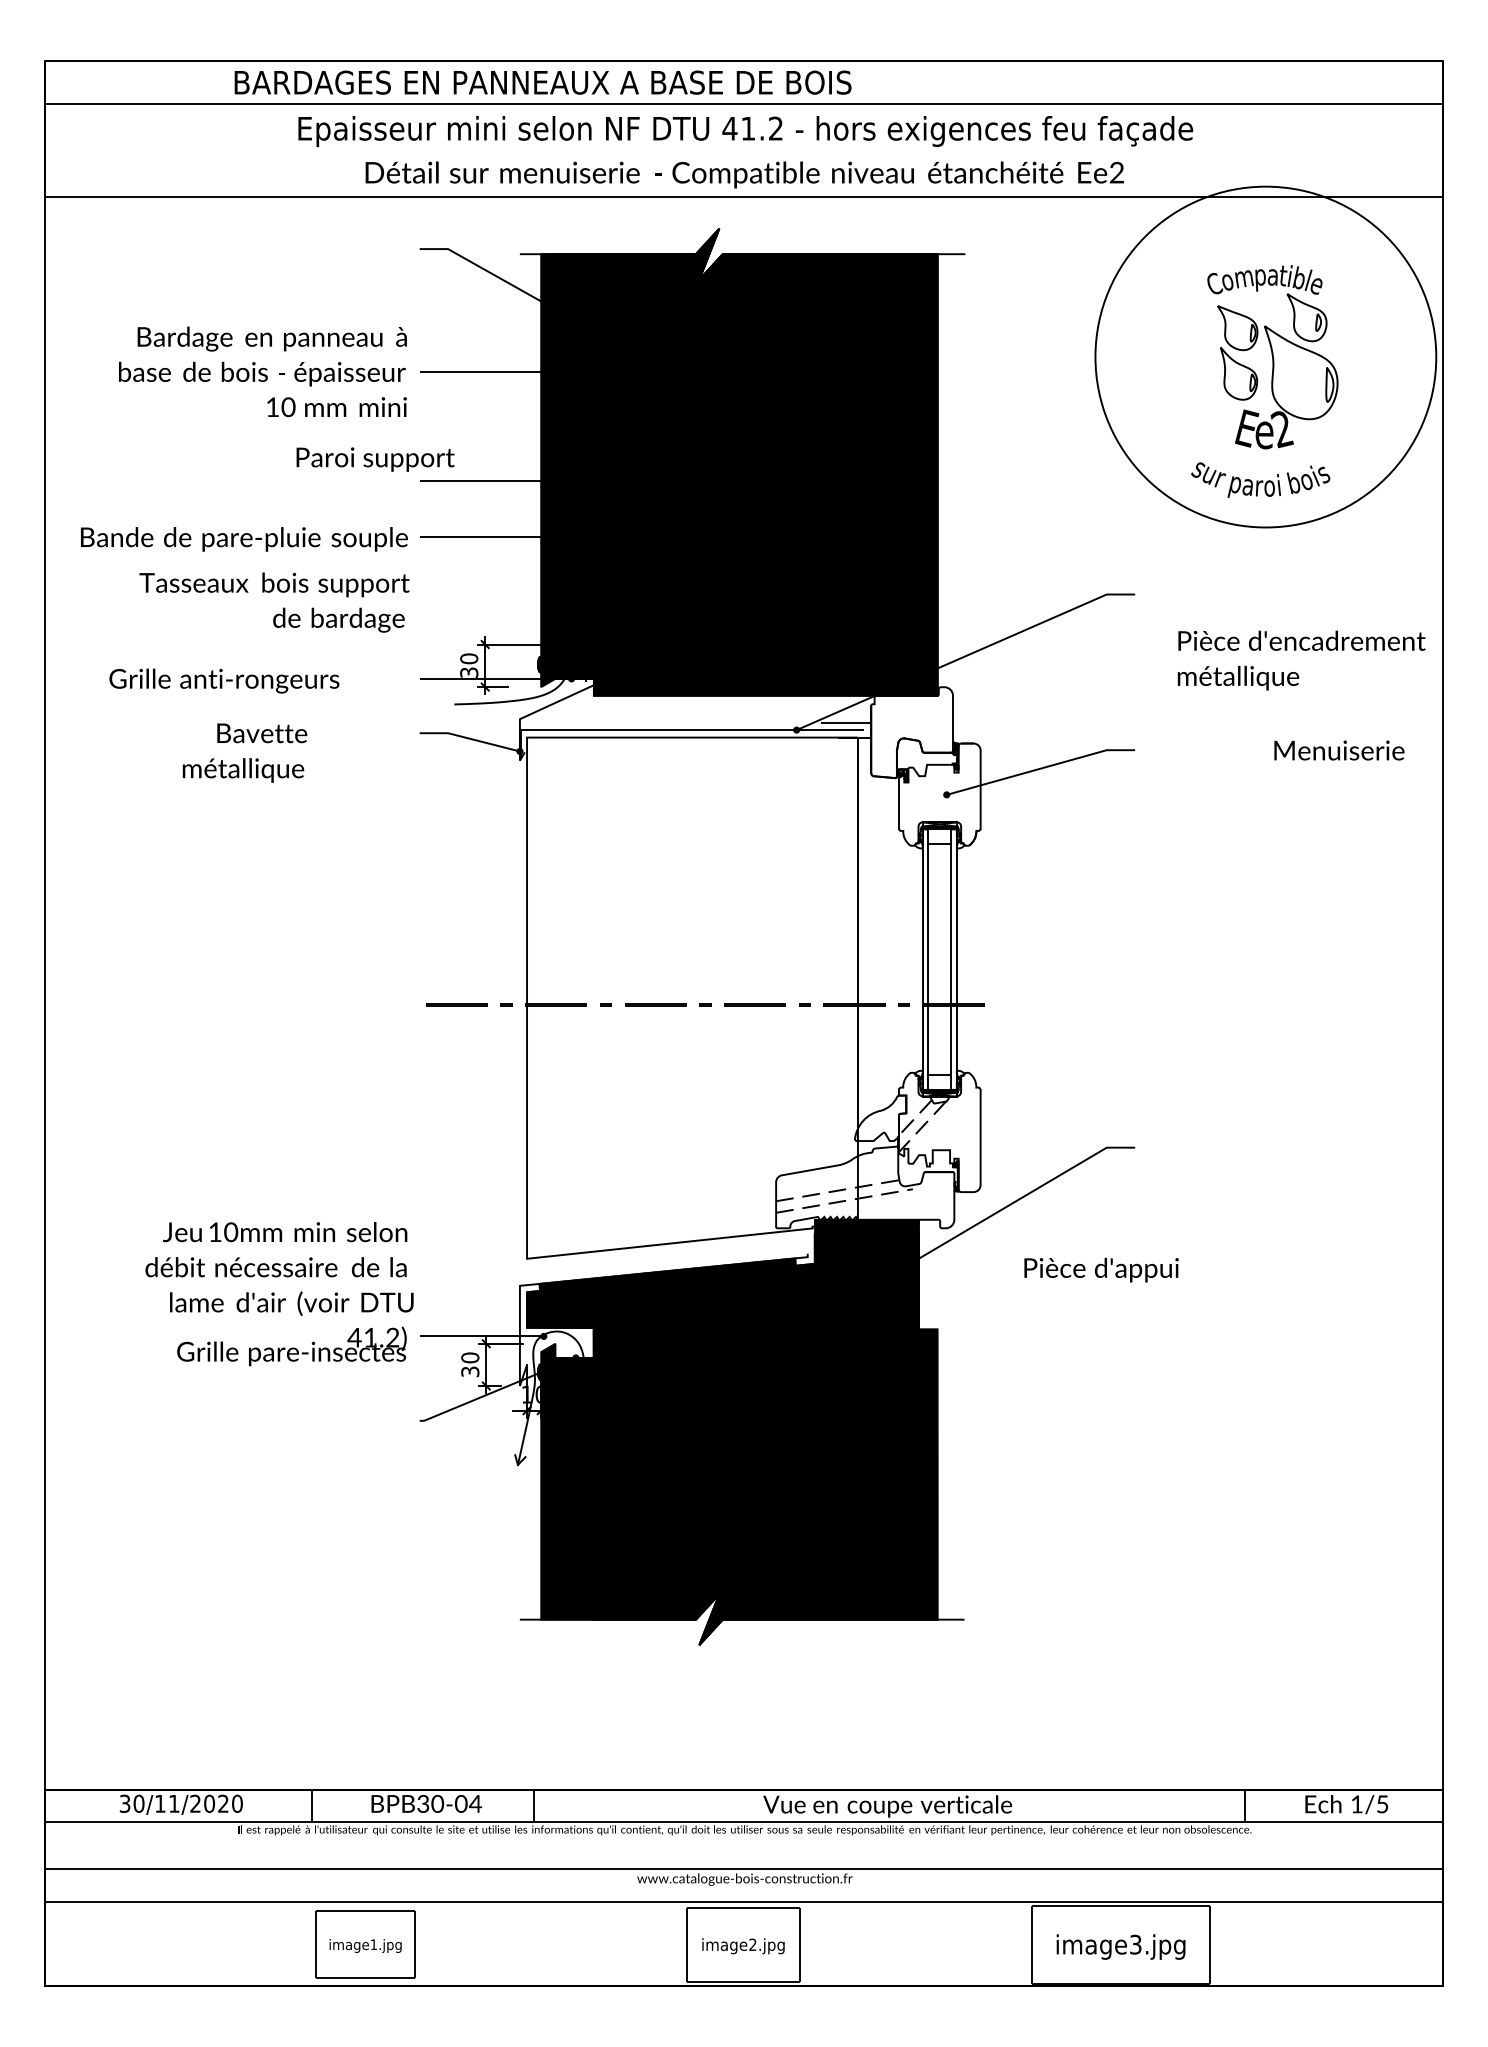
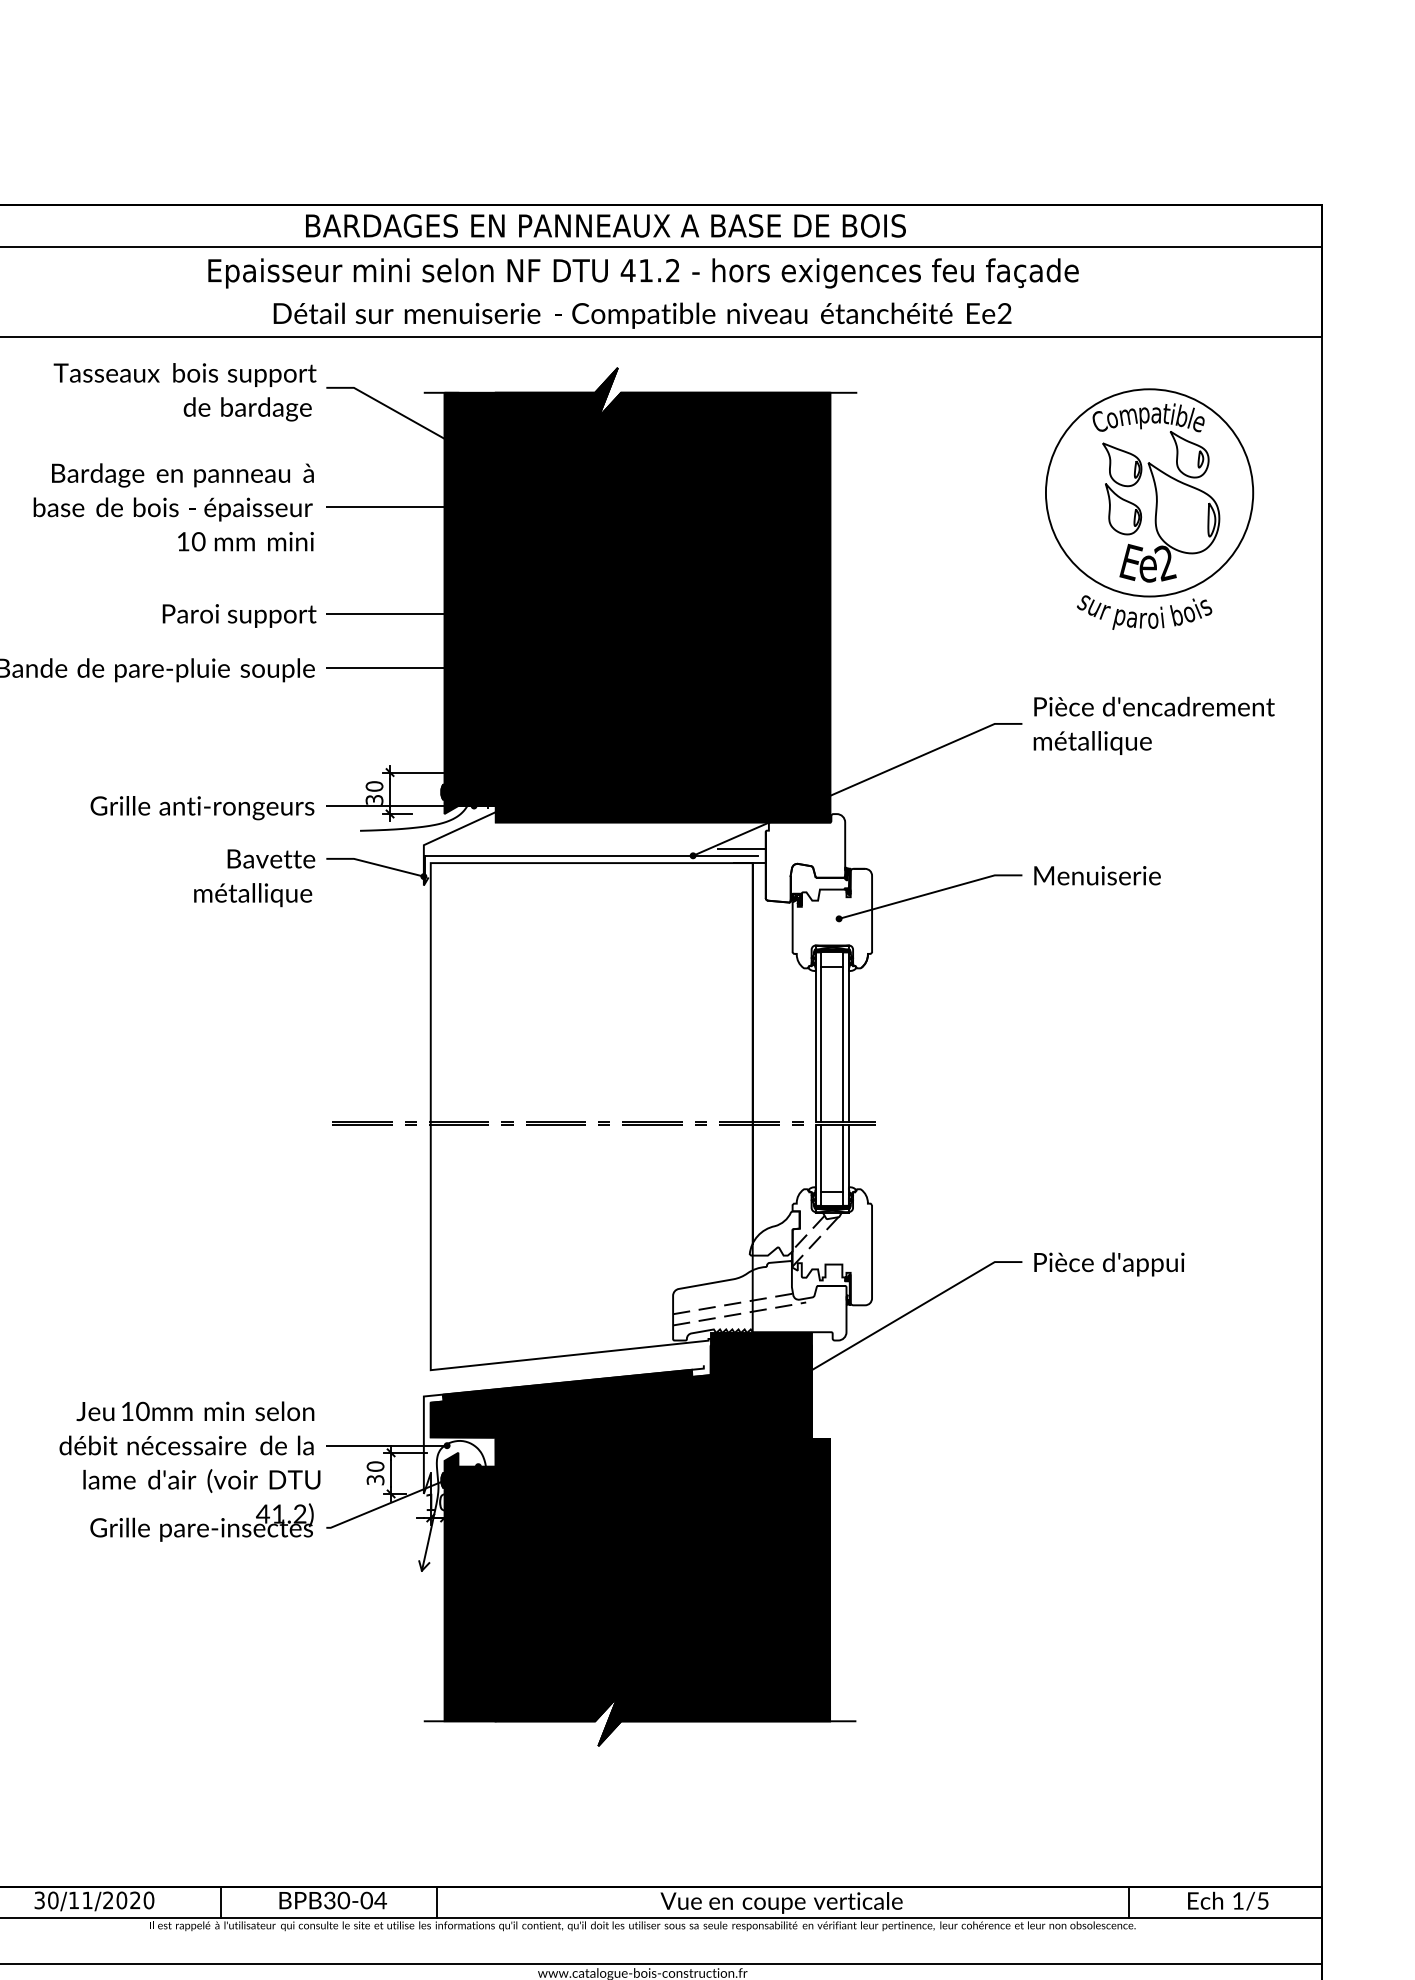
text: (542, 82) -> (605, 225), moved
circle: (1265, 356) -> (1149, 492), size x0.62
text: (375, 459) -> (239, 615), moved
text: (274, 602) -> (185, 392), moved
text: (1301, 660) -> (1154, 725), moved
text: (224, 680) -> (202, 807), moved
text: (1339, 750) -> (1097, 875), moved
text: (244, 752) -> (254, 877), moved
text: (1101, 1269) -> (1109, 1263), moved
text: (279, 1294) -> (189, 1472), moved

